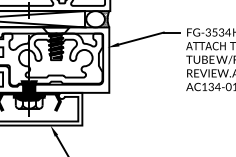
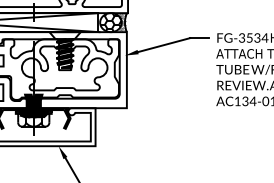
hatch: (95, 19) -> (110, 22), added

